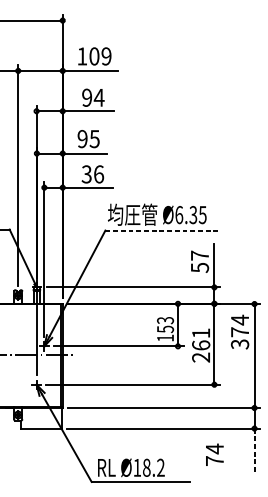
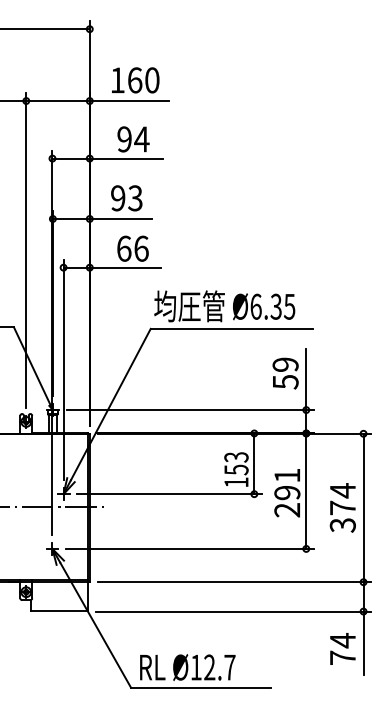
text: (100, 56) -> (143, 80), 109 -> 160
text: (94, 138) -> (135, 197), 95 -> 93
text: (86, 174) -> (123, 248), 36 -> 66
line: (162, 230) -> (232, 328), dashed -> solid
text: (199, 255) -> (285, 364), 57 -> 59
text: (239, 331) -> (342, 507), moved
text: (201, 345) -> (287, 492), 261 -> 291
line: (254, 450) -> (363, 643), dashed -> solid
text: (214, 454) -> (342, 648), moved
text: (153, 467) -> (219, 667), Ø18.2 -> Ø12.7

